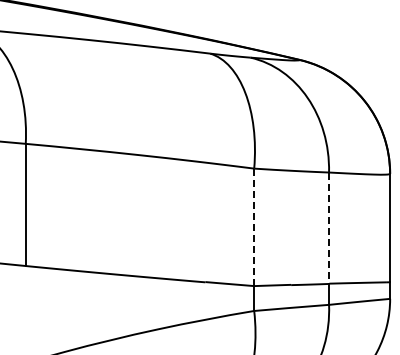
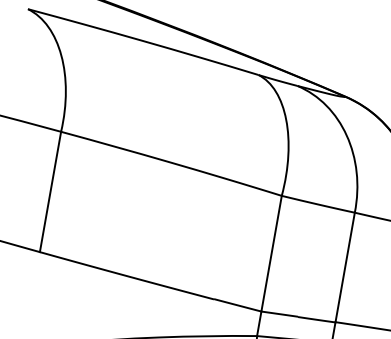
line: (254, 227) -> (271, 253), dashed -> solid
line: (329, 228) -> (345, 267), dashed -> solid

